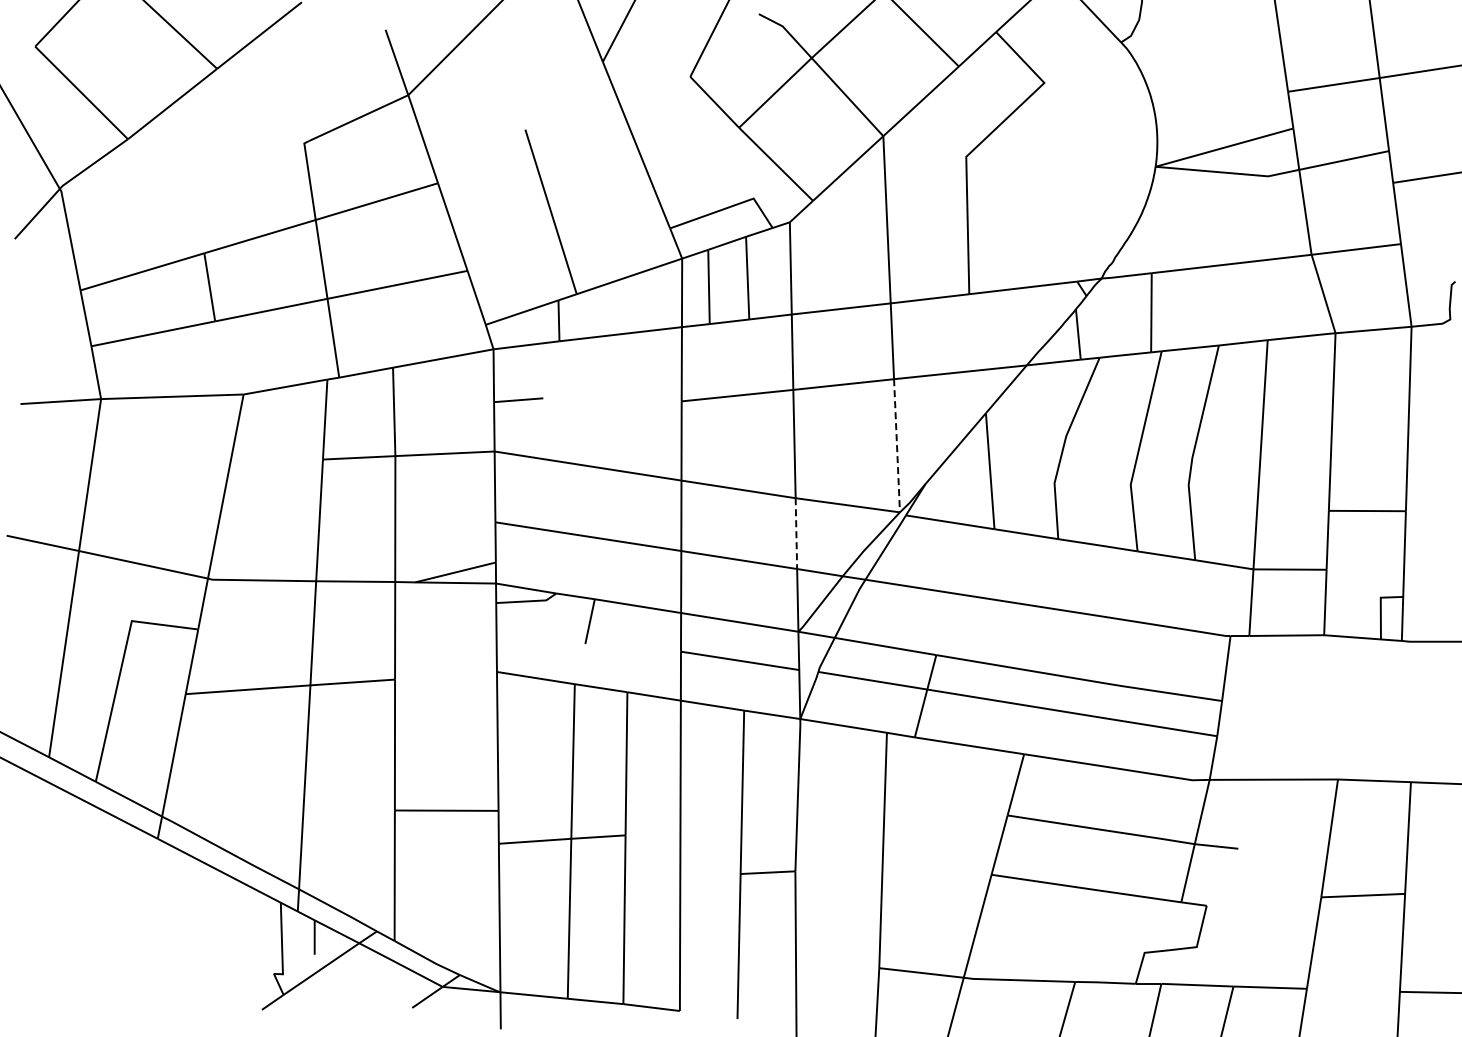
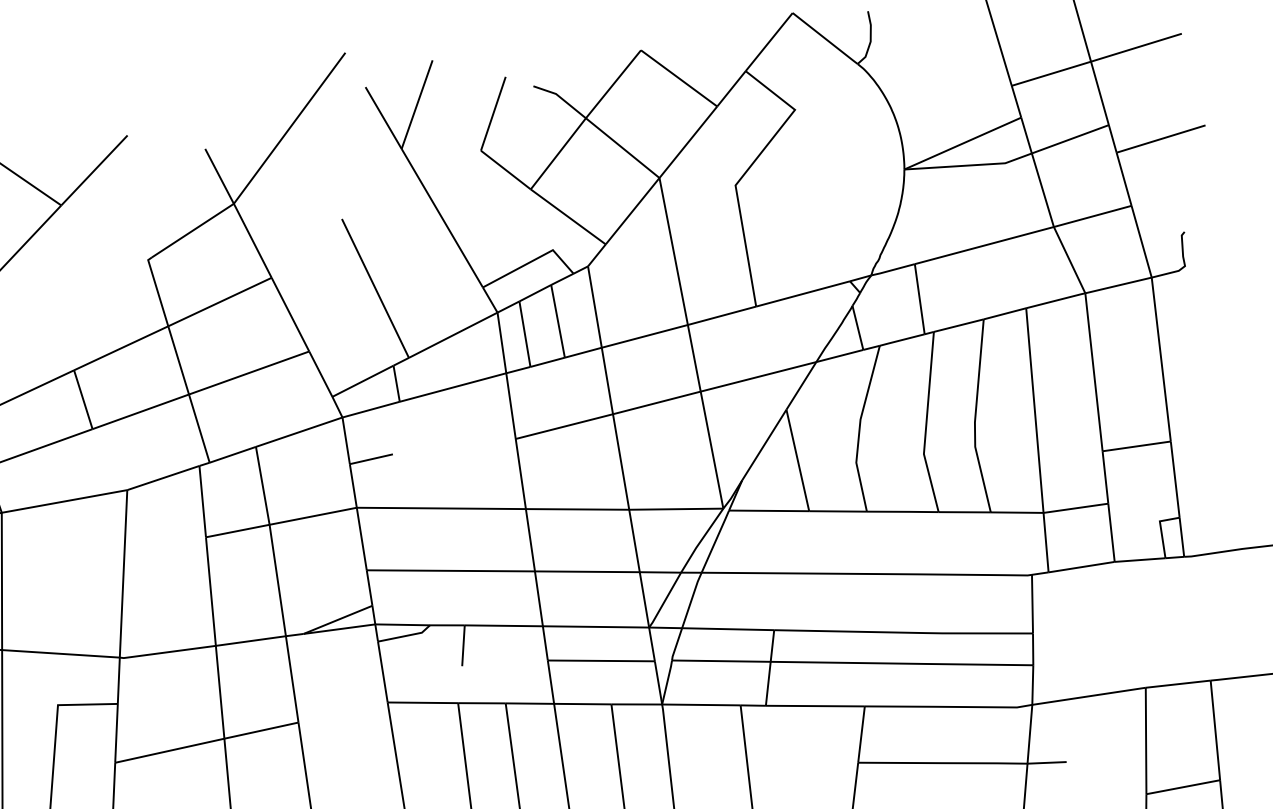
line: (897, 445) -> (712, 449), dashed -> solid
line: (796, 534) -> (634, 541), dashed -> solid

